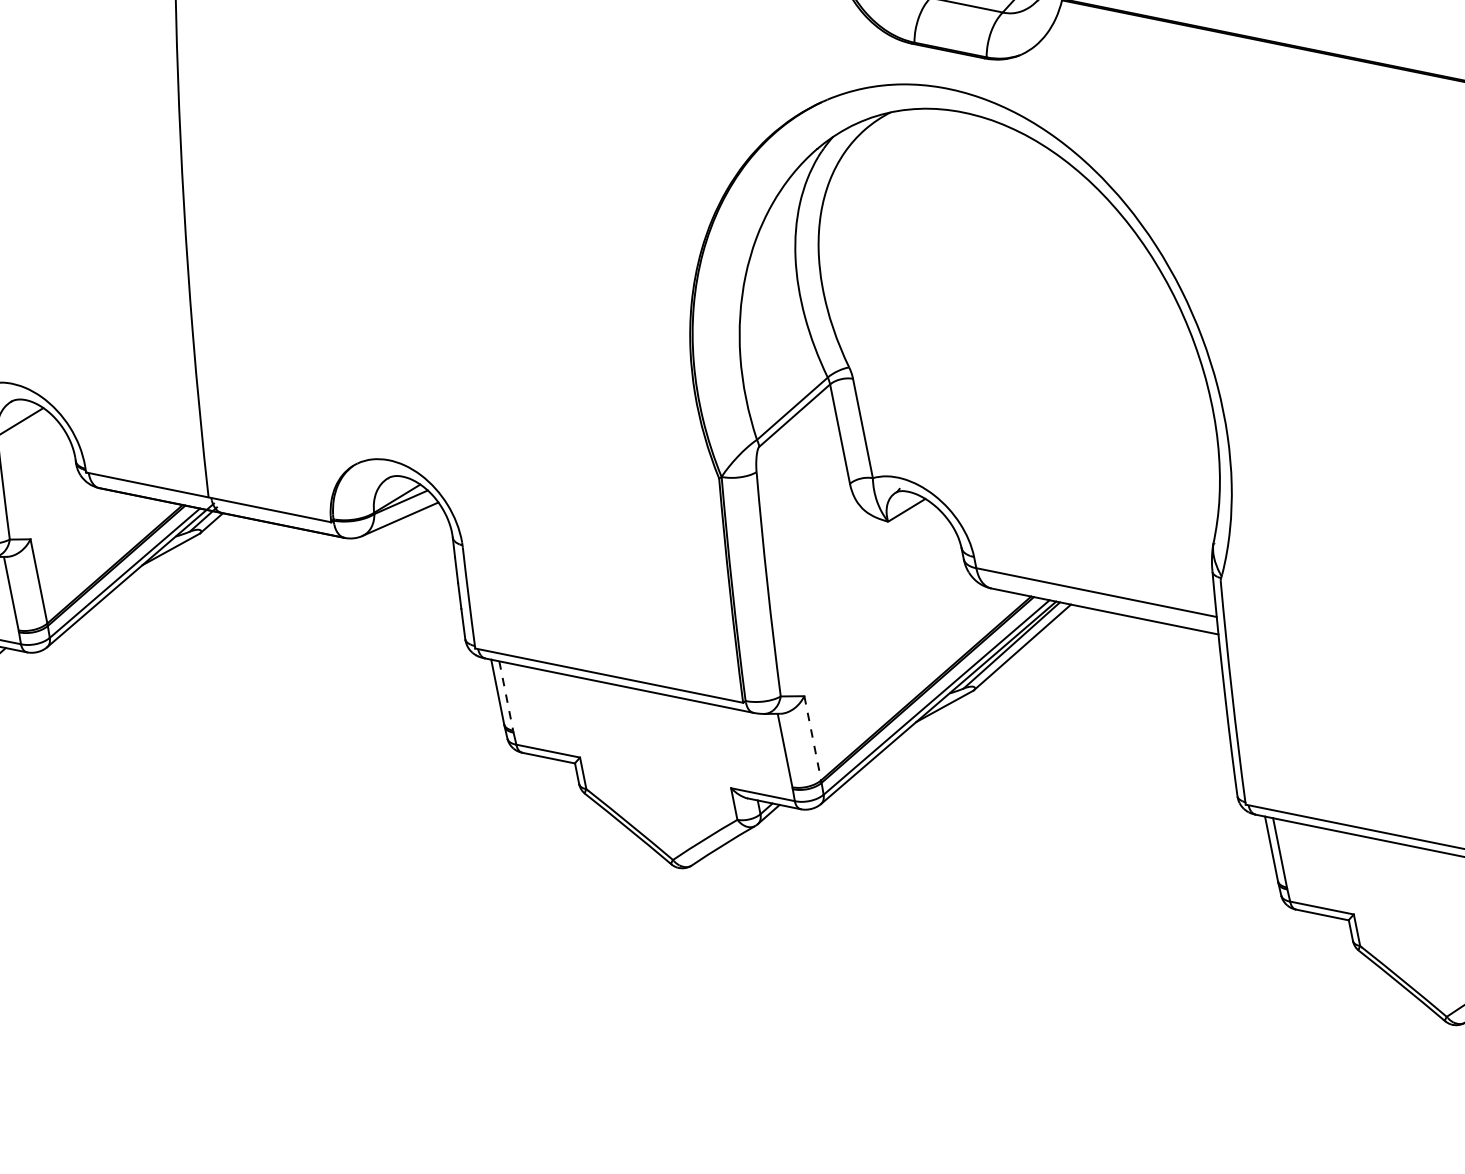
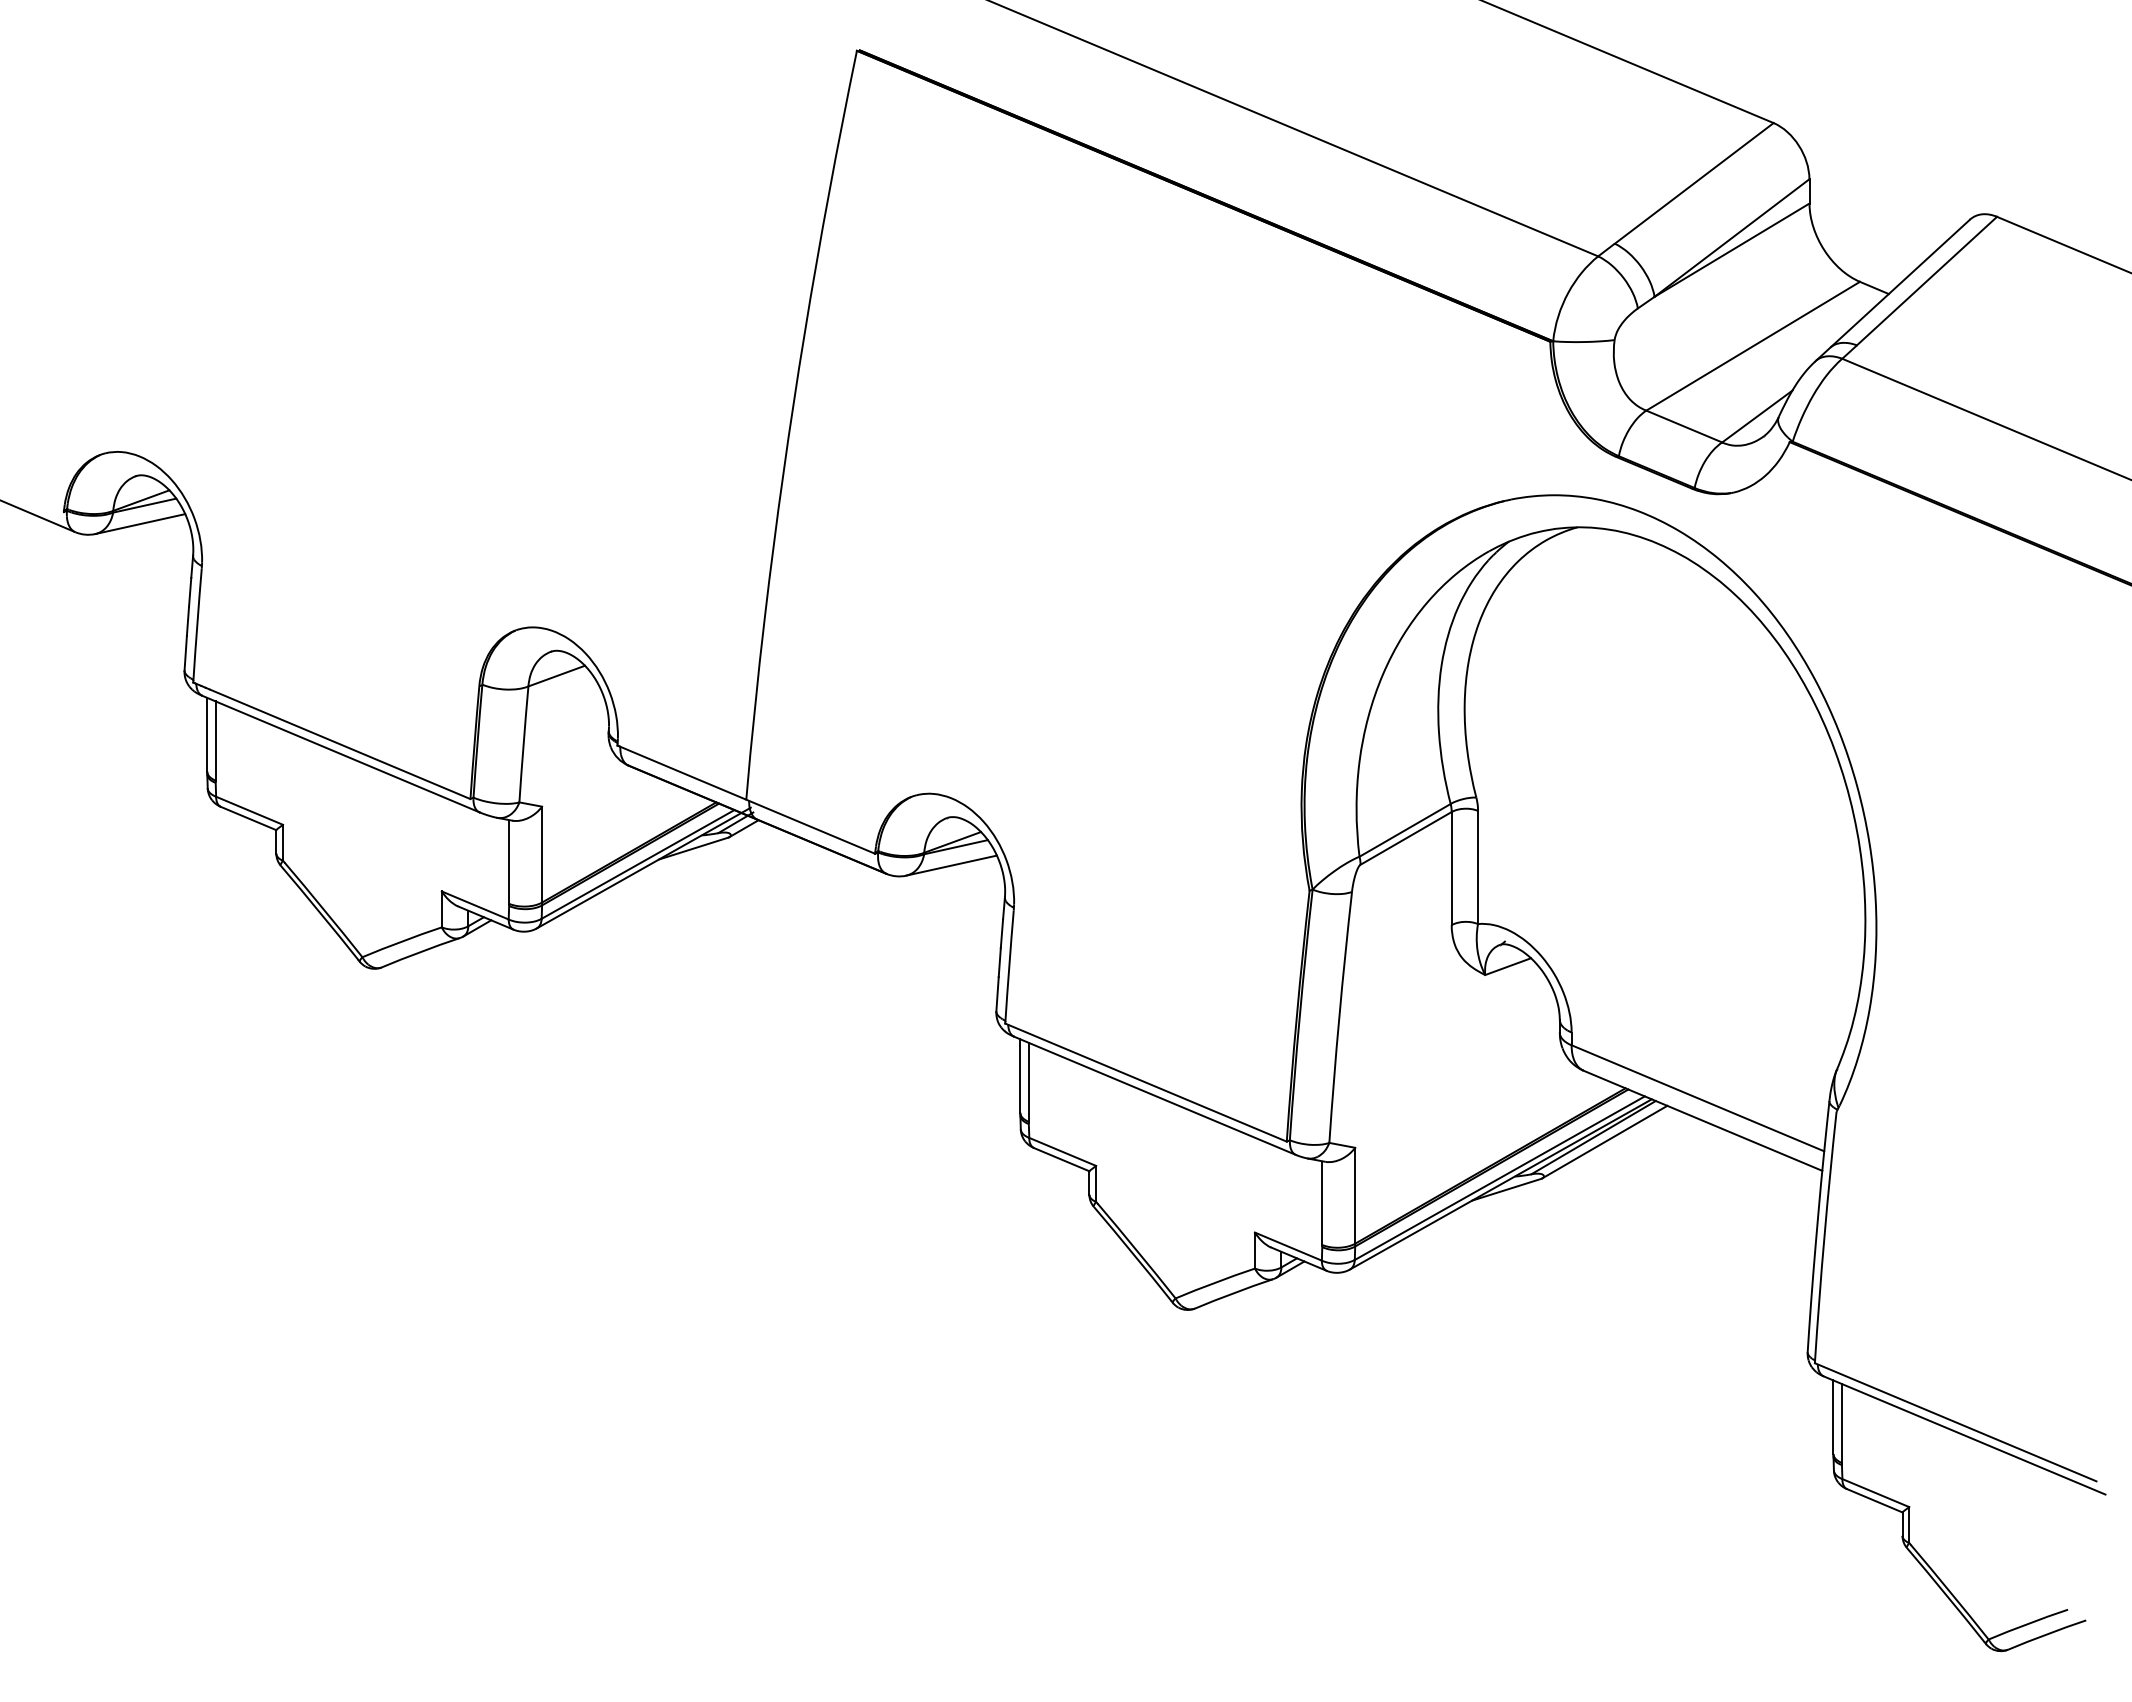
line: (505, 696) -> (1028, 1082), dashed -> solid
line: (812, 738) -> (1355, 1195), dashed -> solid

